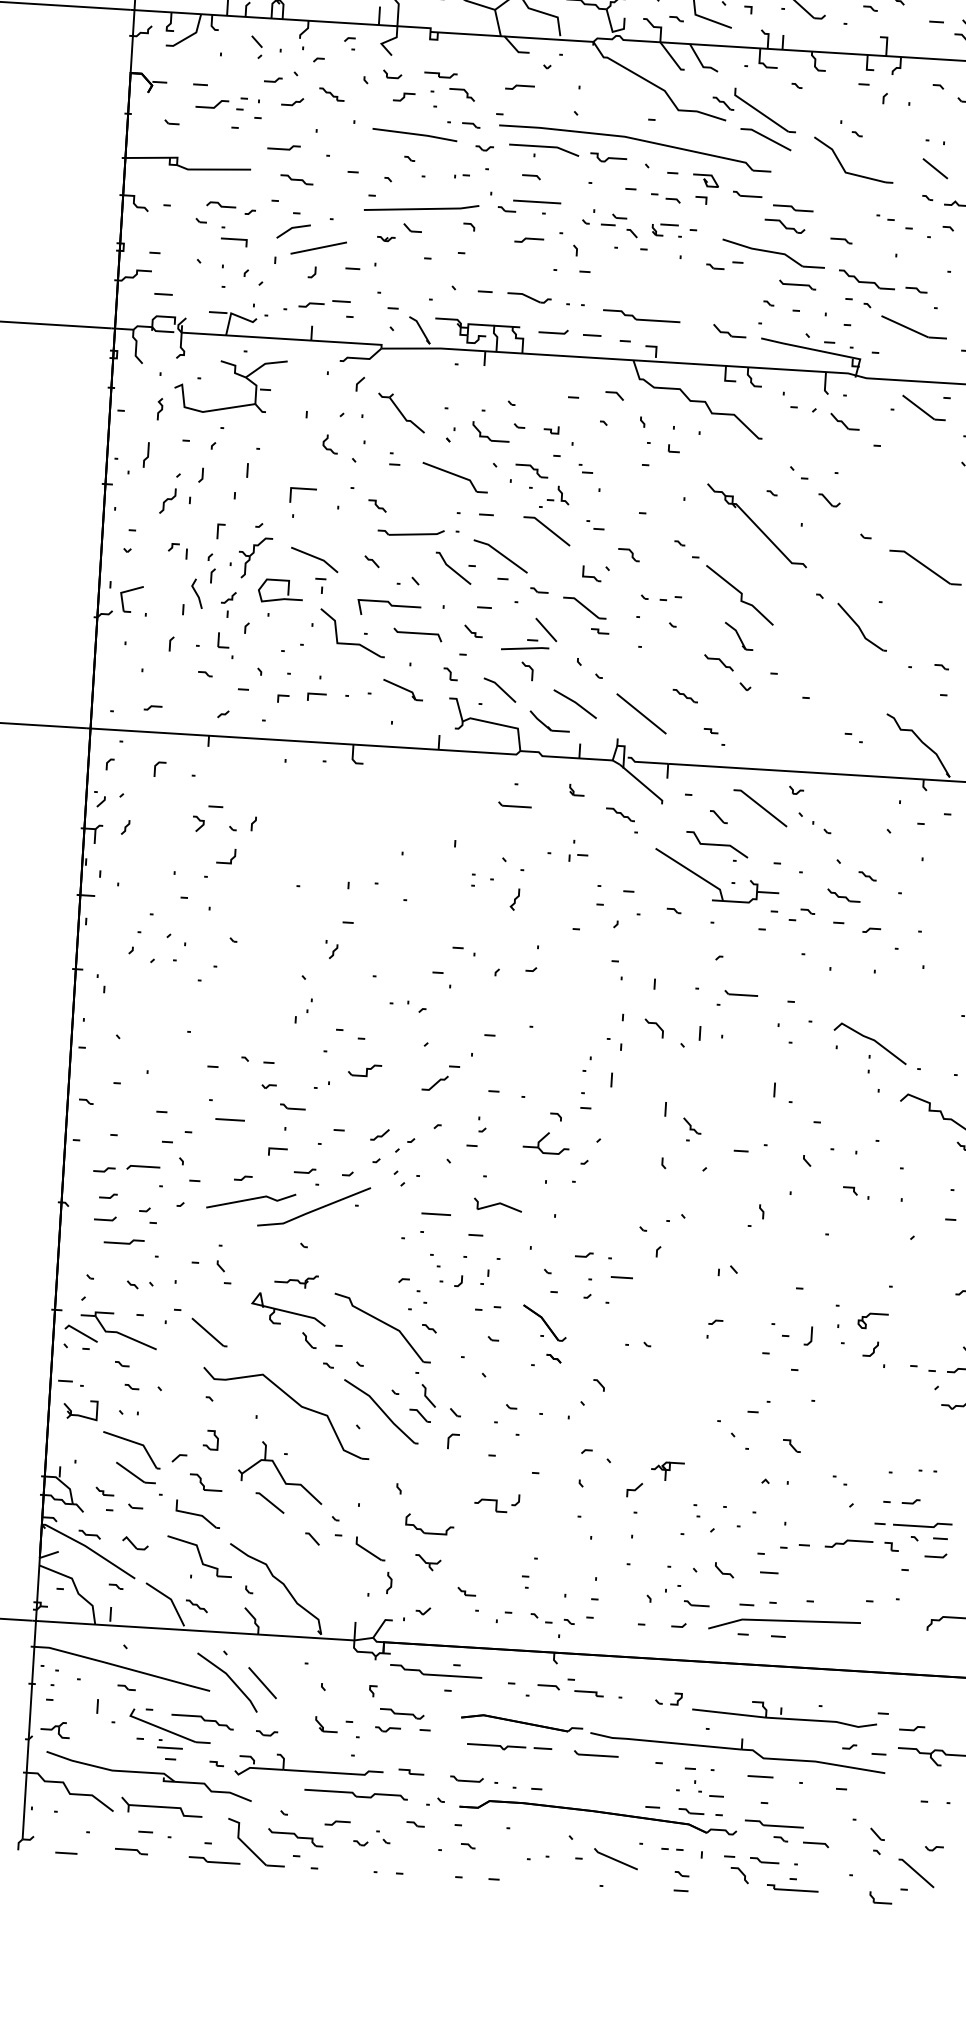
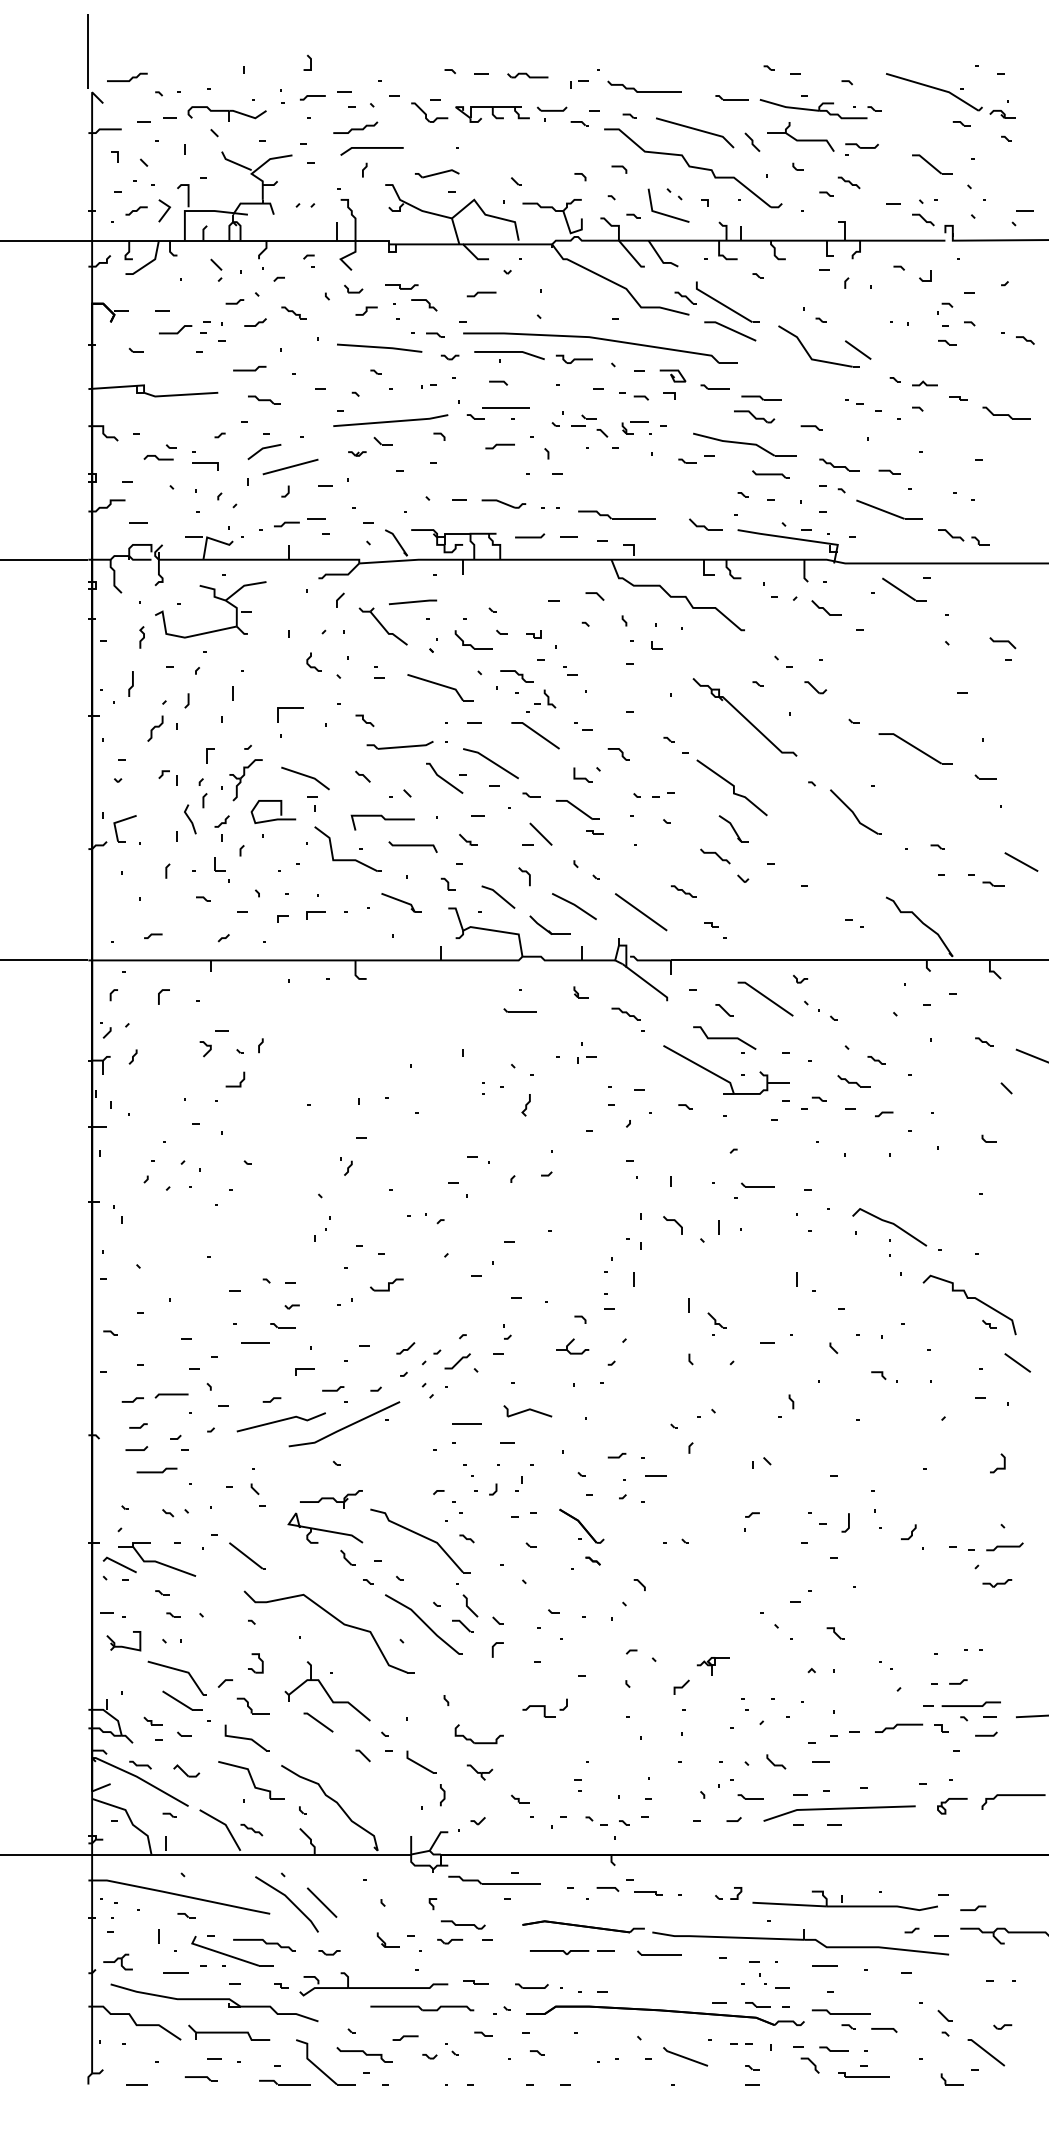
line: (935, 168) -> (858, 349), moved
line: (221, 204) -> (158, 457), moved
part: (866, 279) -> (839, 464), size x0.71
line: (525, 649) -> (413, 602), moved
curve: (434, 1083) -> (457, 1361), moved
part: (292, 1106) -> (282, 1325), moved
part: (546, 1143) -> (572, 1346), size x0.71
part: (296, 1281) -> (331, 1499), size x1.43
part: (867, 1324) -> (946, 1809), moved
line: (169, 1747) -> (175, 1972), moved

